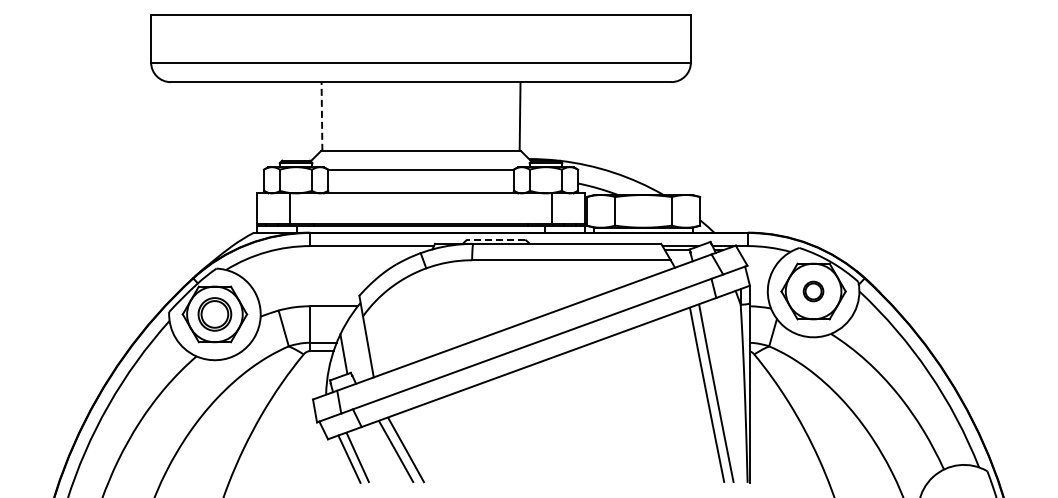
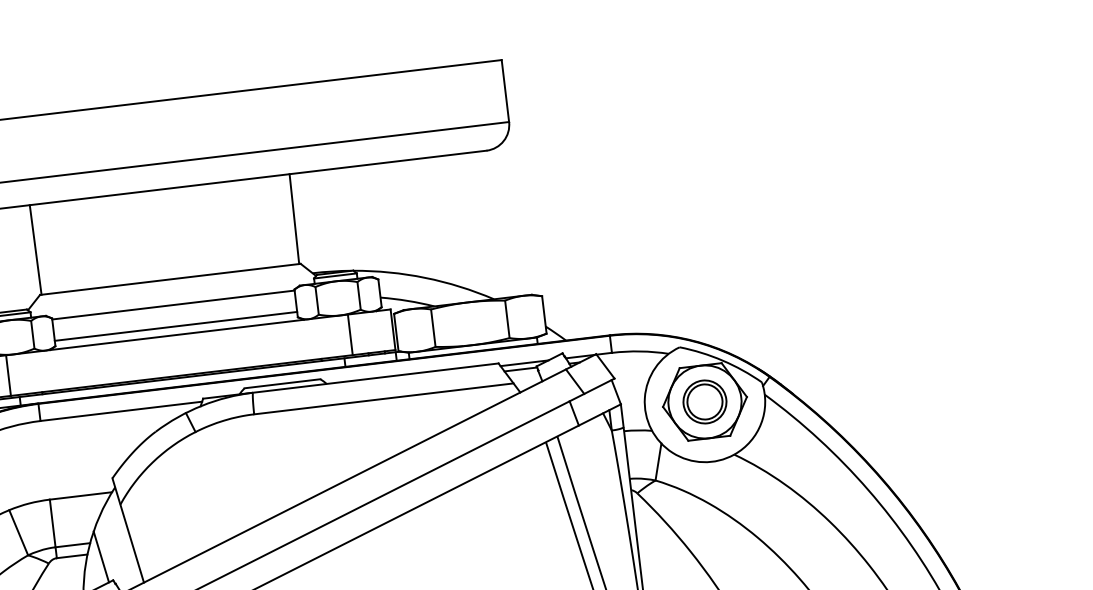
line: (321, 116) -> (35, 250), dashed -> solid
line: (420, 186) -> (175, 326), added
line: (495, 239) -> (281, 383), dashed -> solid
part: (813, 291) -> (704, 401), size x1.67

